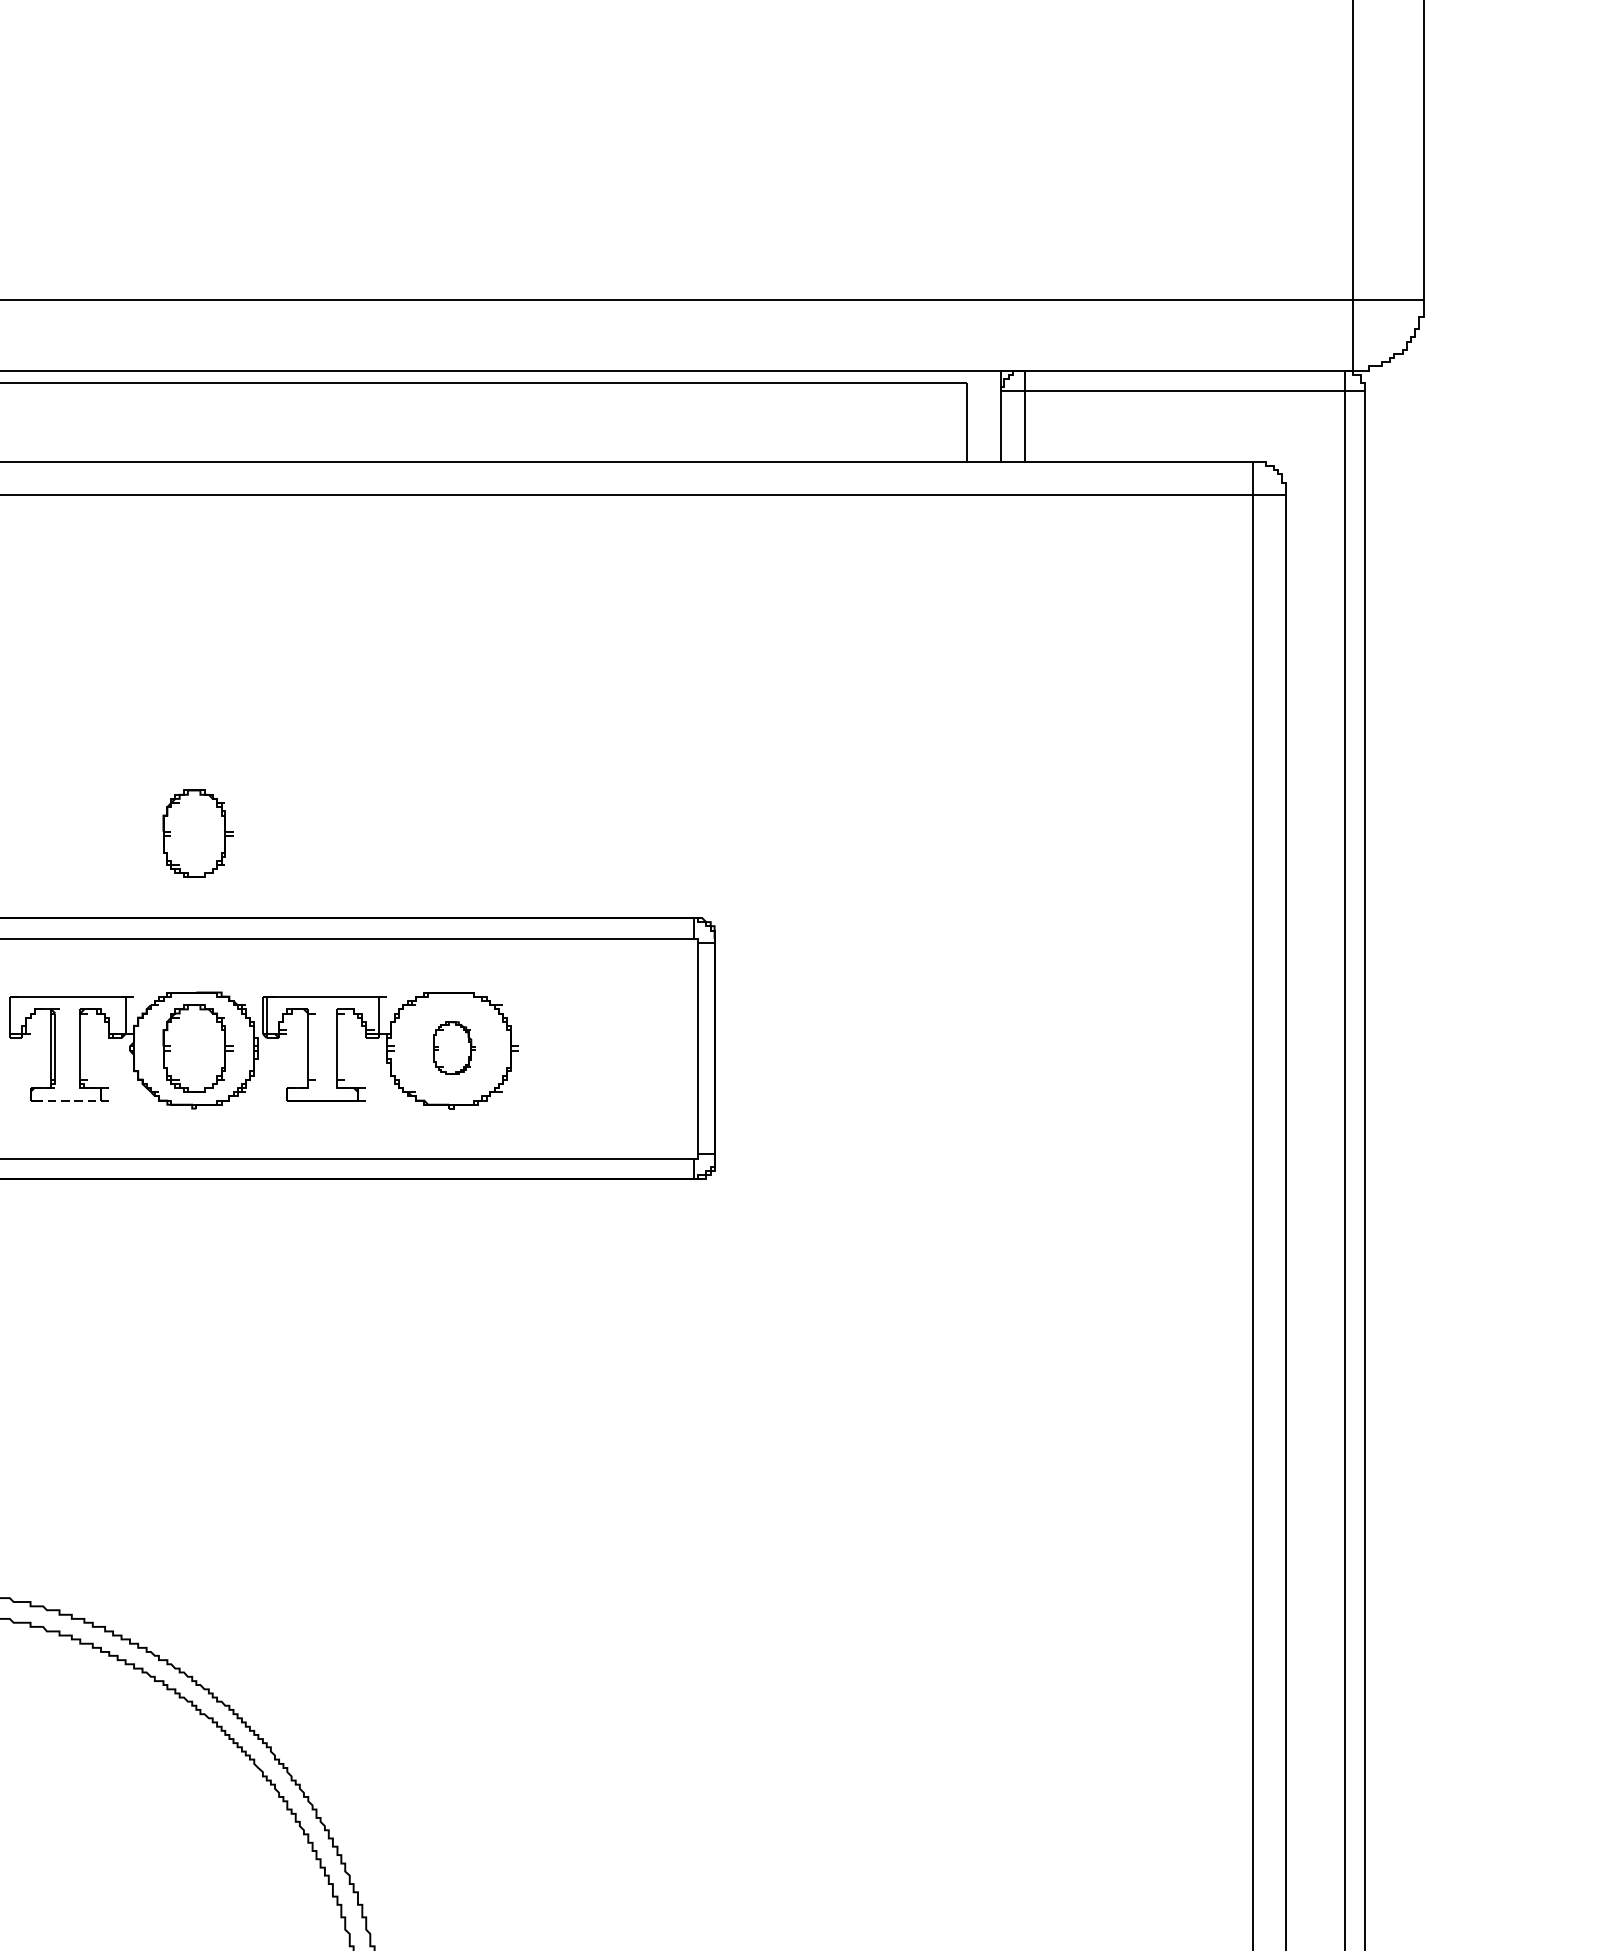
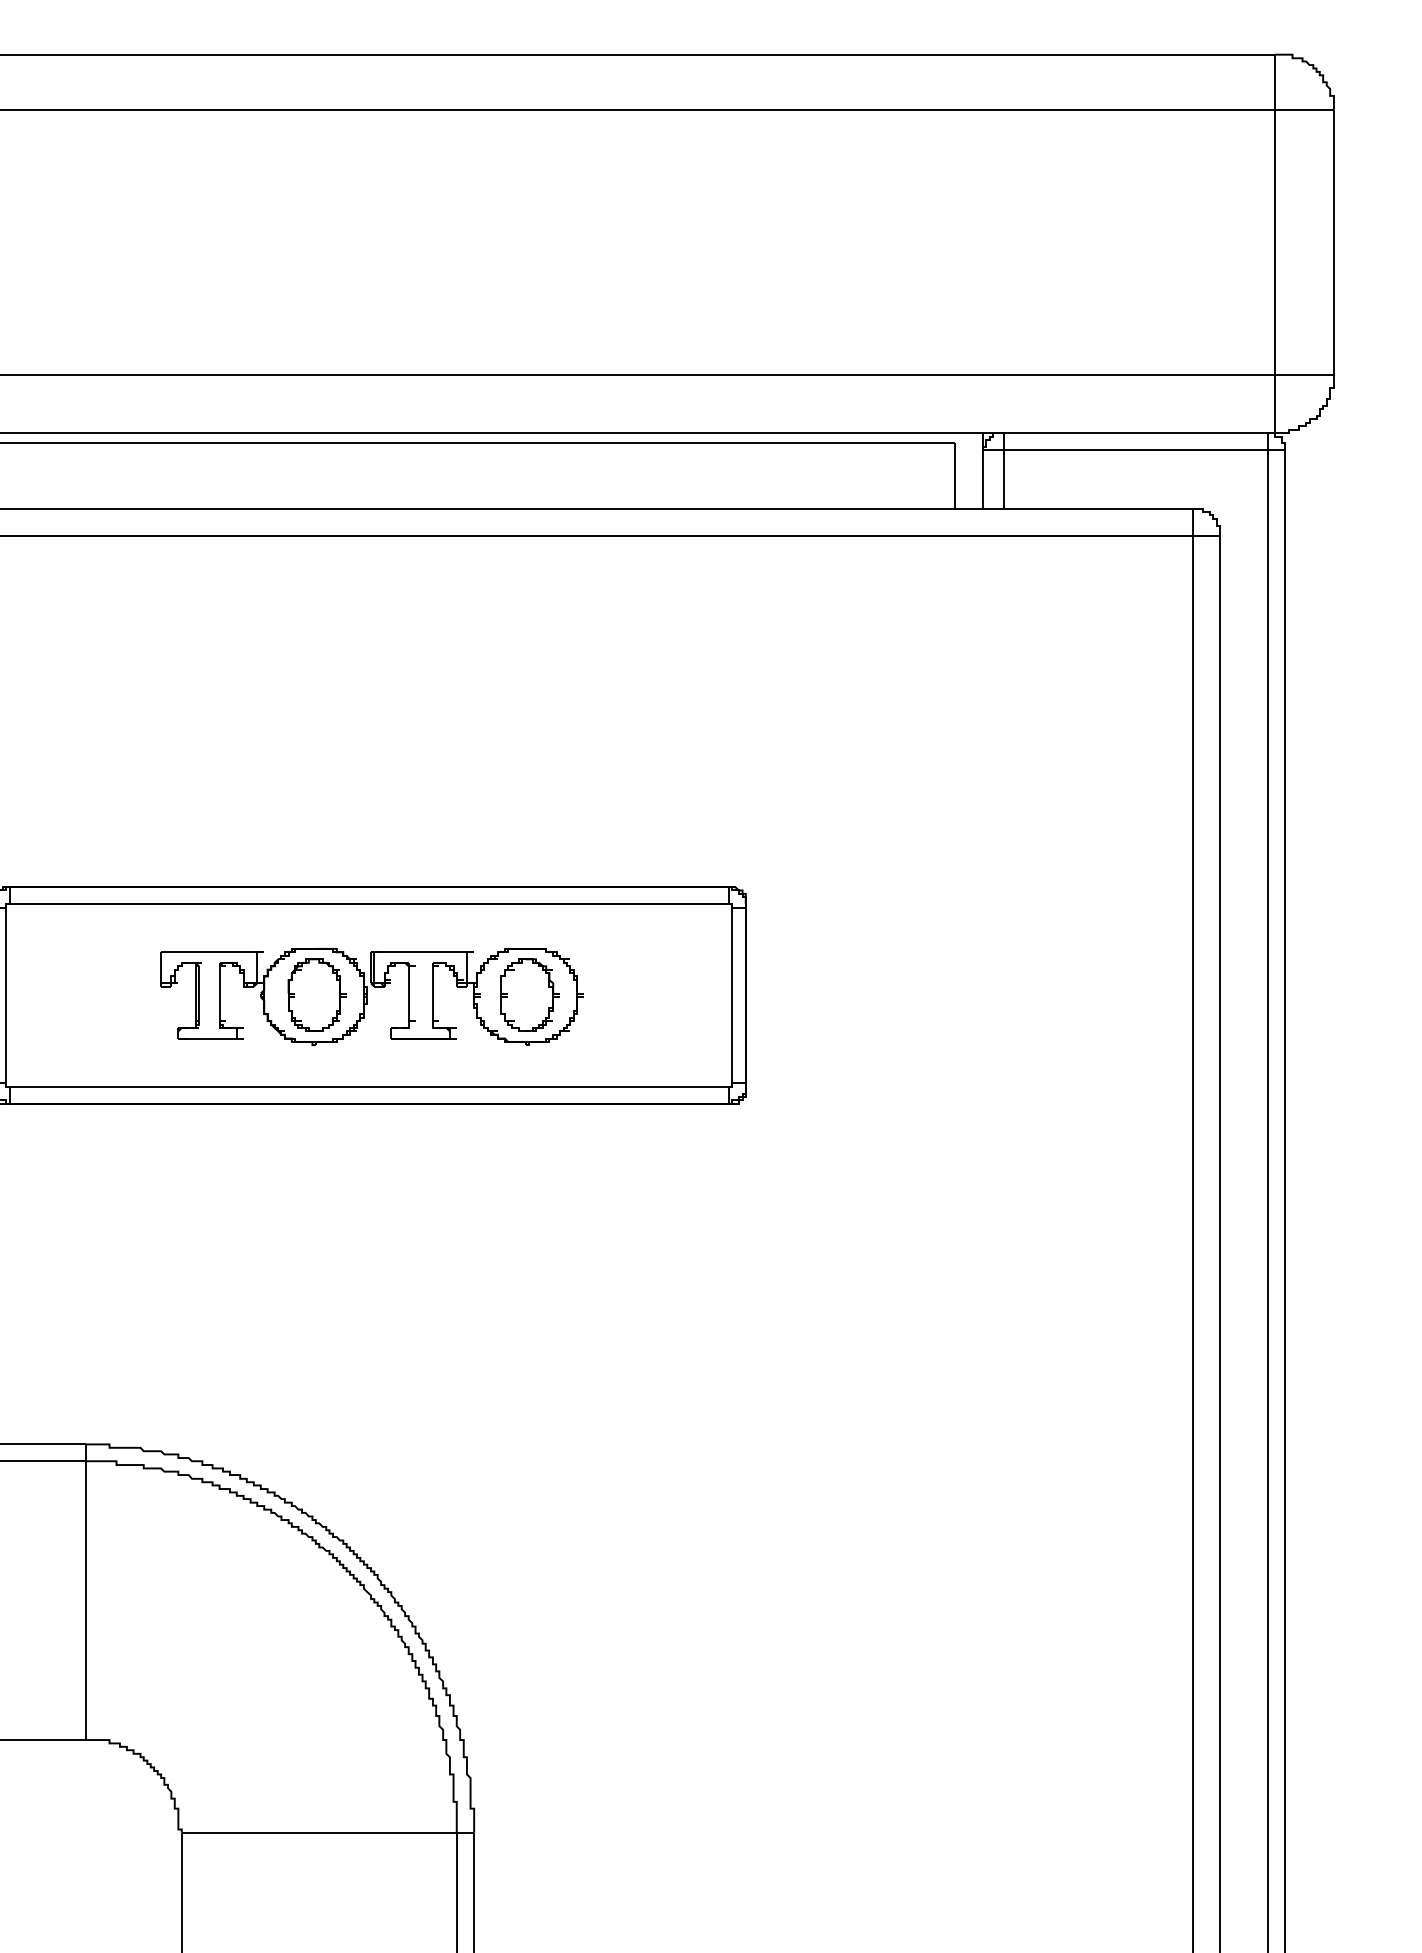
part: (197, 832) -> (316, 816), removed
part: (453, 1047) -> (529, 994), size x1.67
line: (68, 1100) -> (209, 1038), dashed -> solid

